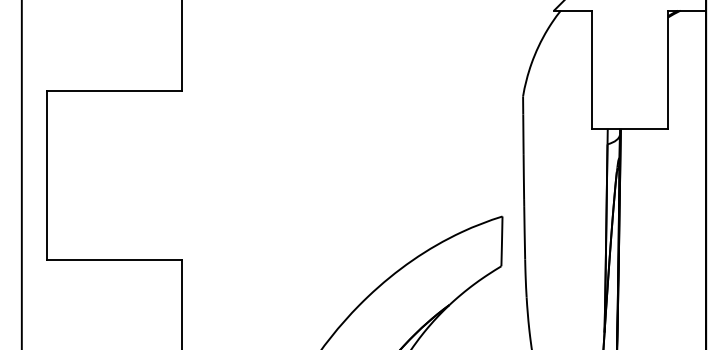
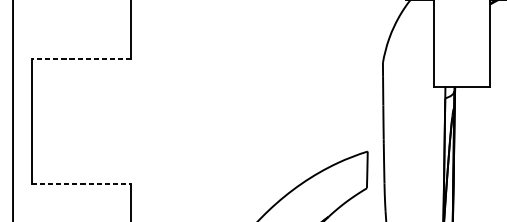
line: (114, 90) -> (81, 58), solid -> dashed
line: (114, 259) -> (81, 183), solid -> dashed

